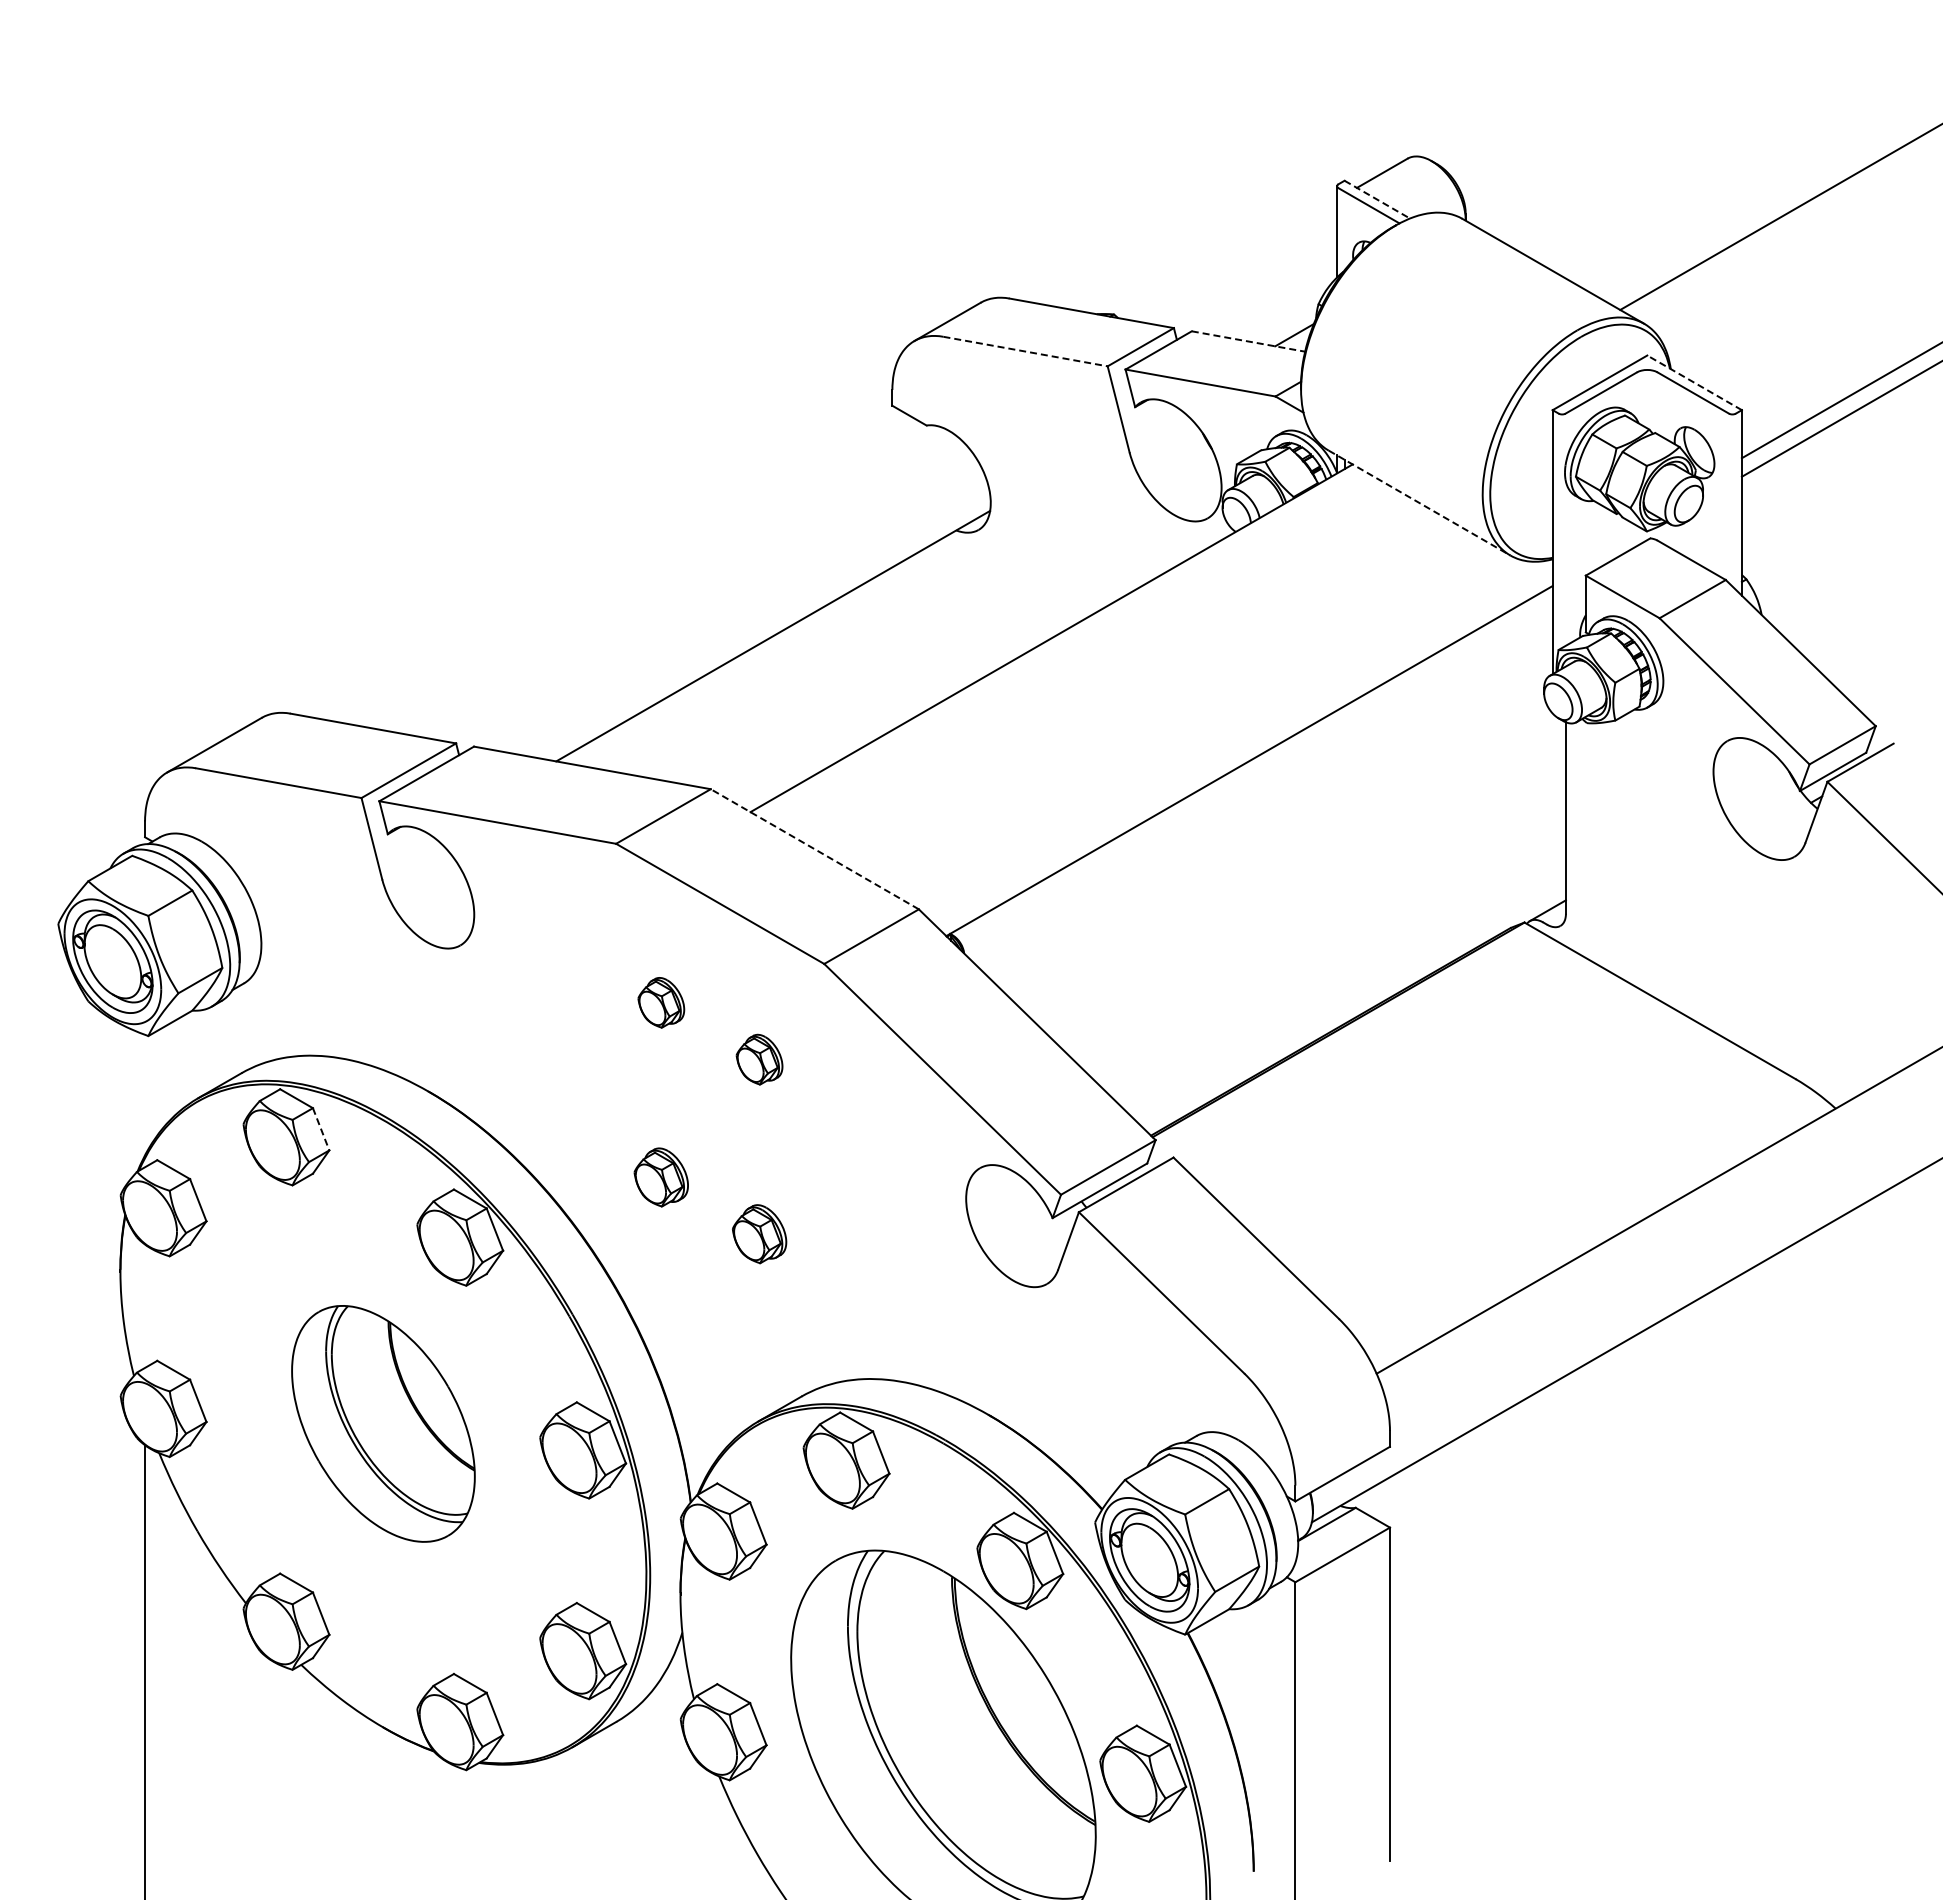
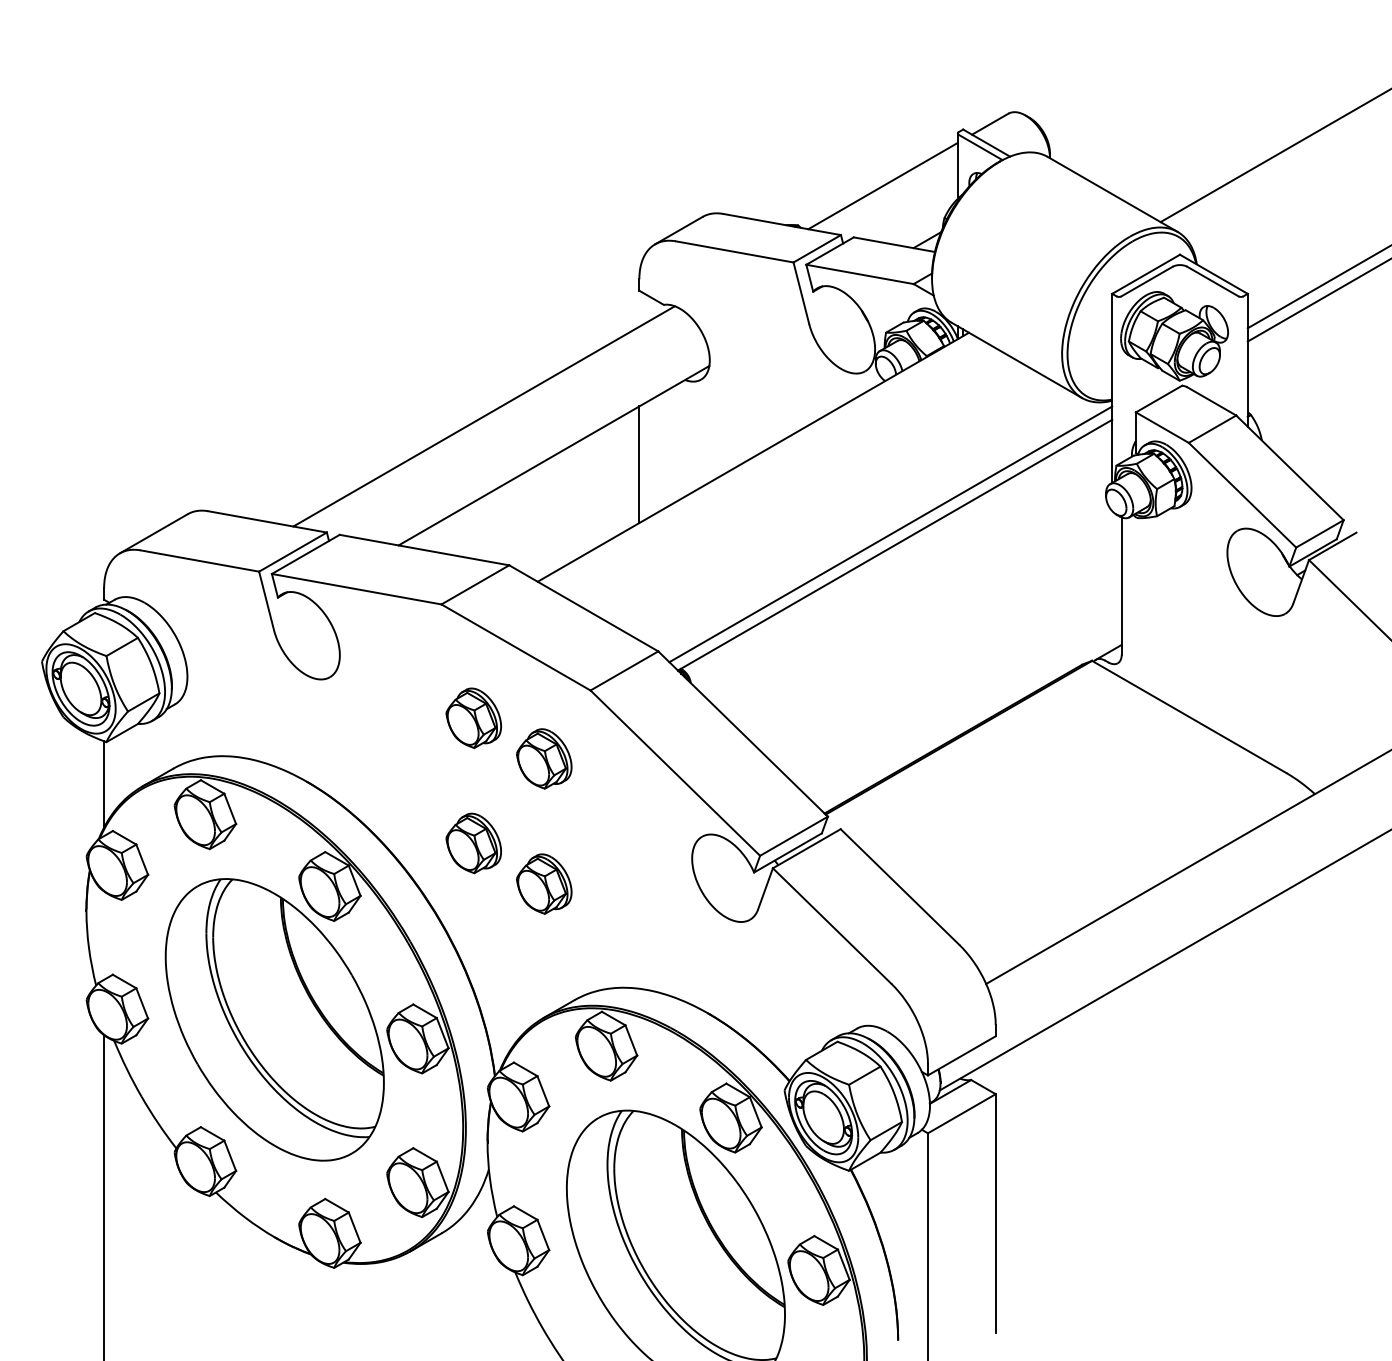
line: (1377, 199) -> (986, 142), dashed -> solid
line: (1232, 259) -> (882, 185), added
line: (1248, 341) -> (894, 244), dashed -> solid
line: (1026, 351) -> (735, 251), dashed -> solid
line: (1694, 382) -> (1213, 274), dashed -> solid
line: (1419, 503) -> (1016, 360), dashed -> solid
line: (675, 581) -> (484, 416), added
line: (892, 648) -> (639, 464), added
line: (1243, 745) -> (890, 534), added
line: (814, 849) -> (583, 608), dashed -> solid
part: (661, 1002) -> (473, 718), size x1.67
part: (759, 1059) -> (544, 758), size x1.67
line: (145, 1094) -> (104, 783), added
line: (321, 1129) -> (230, 809), dashed -> solid
part: (661, 1177) -> (473, 843), size x1.43
part: (759, 1233) -> (544, 883), size x1.43
part: (383, 1423) -> (274, 1019), size x1.67

